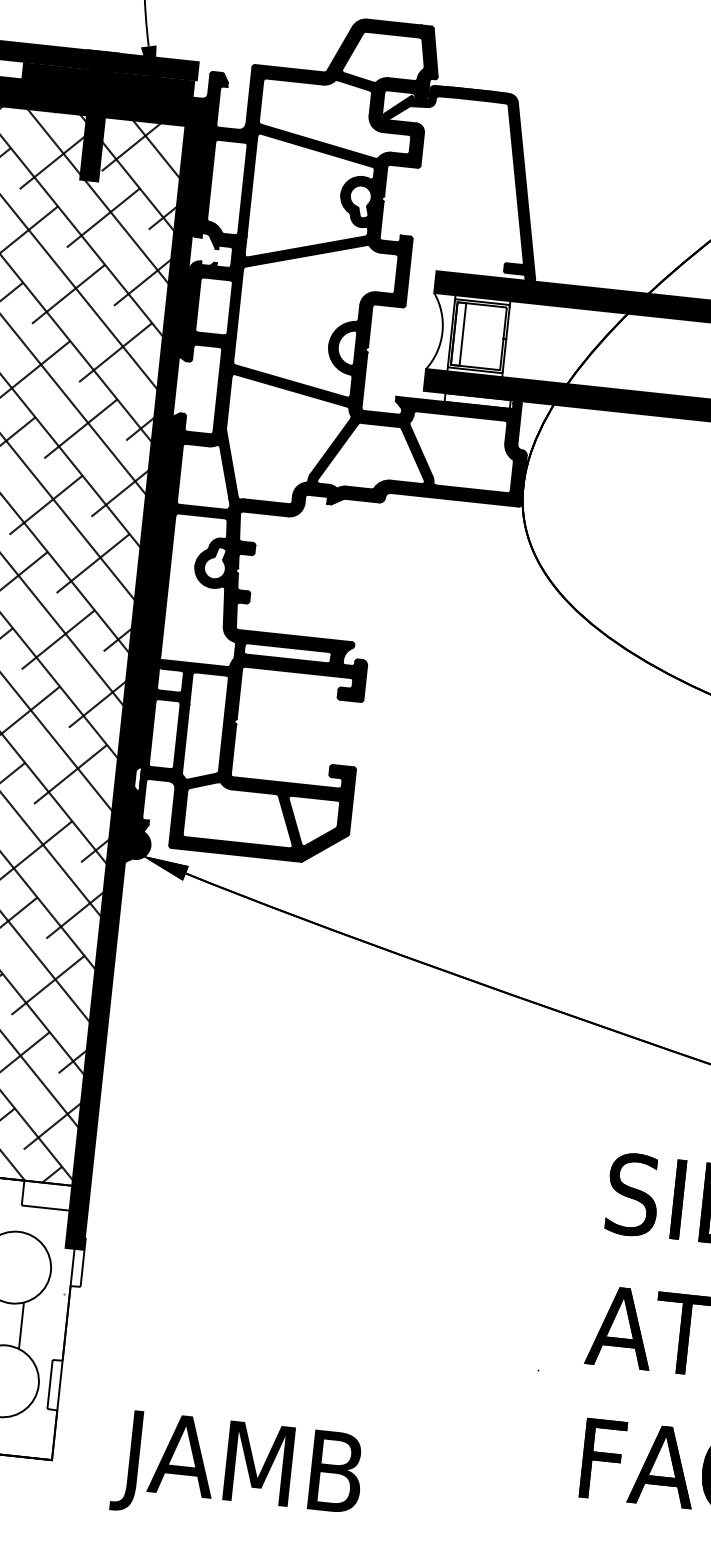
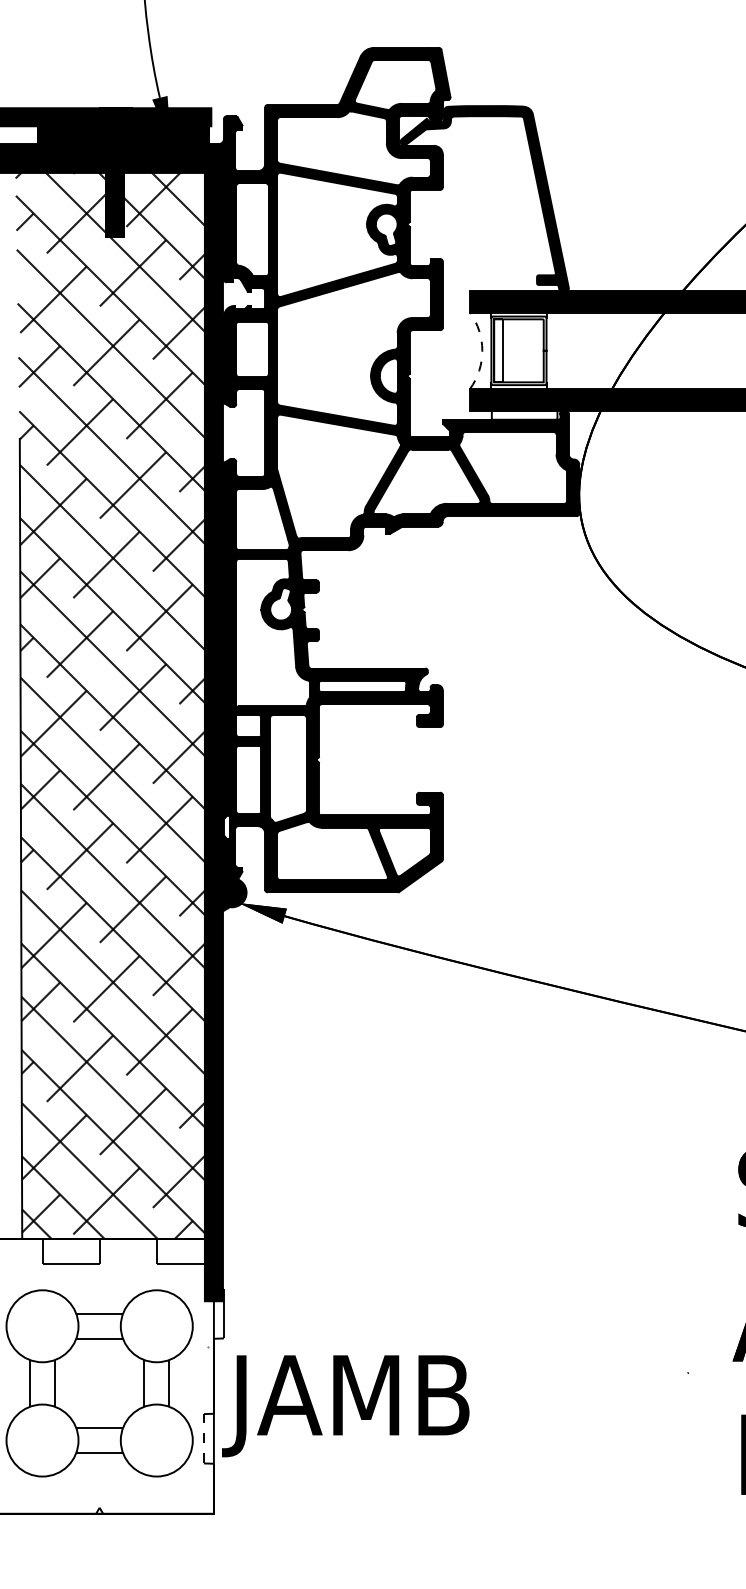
arc: (442, 331) -> (482, 350), solid -> dashed
line: (49, 1384) -> (203, 1438), solid -> dashed
text: (237, 1472) -> (345, 1406), moved

